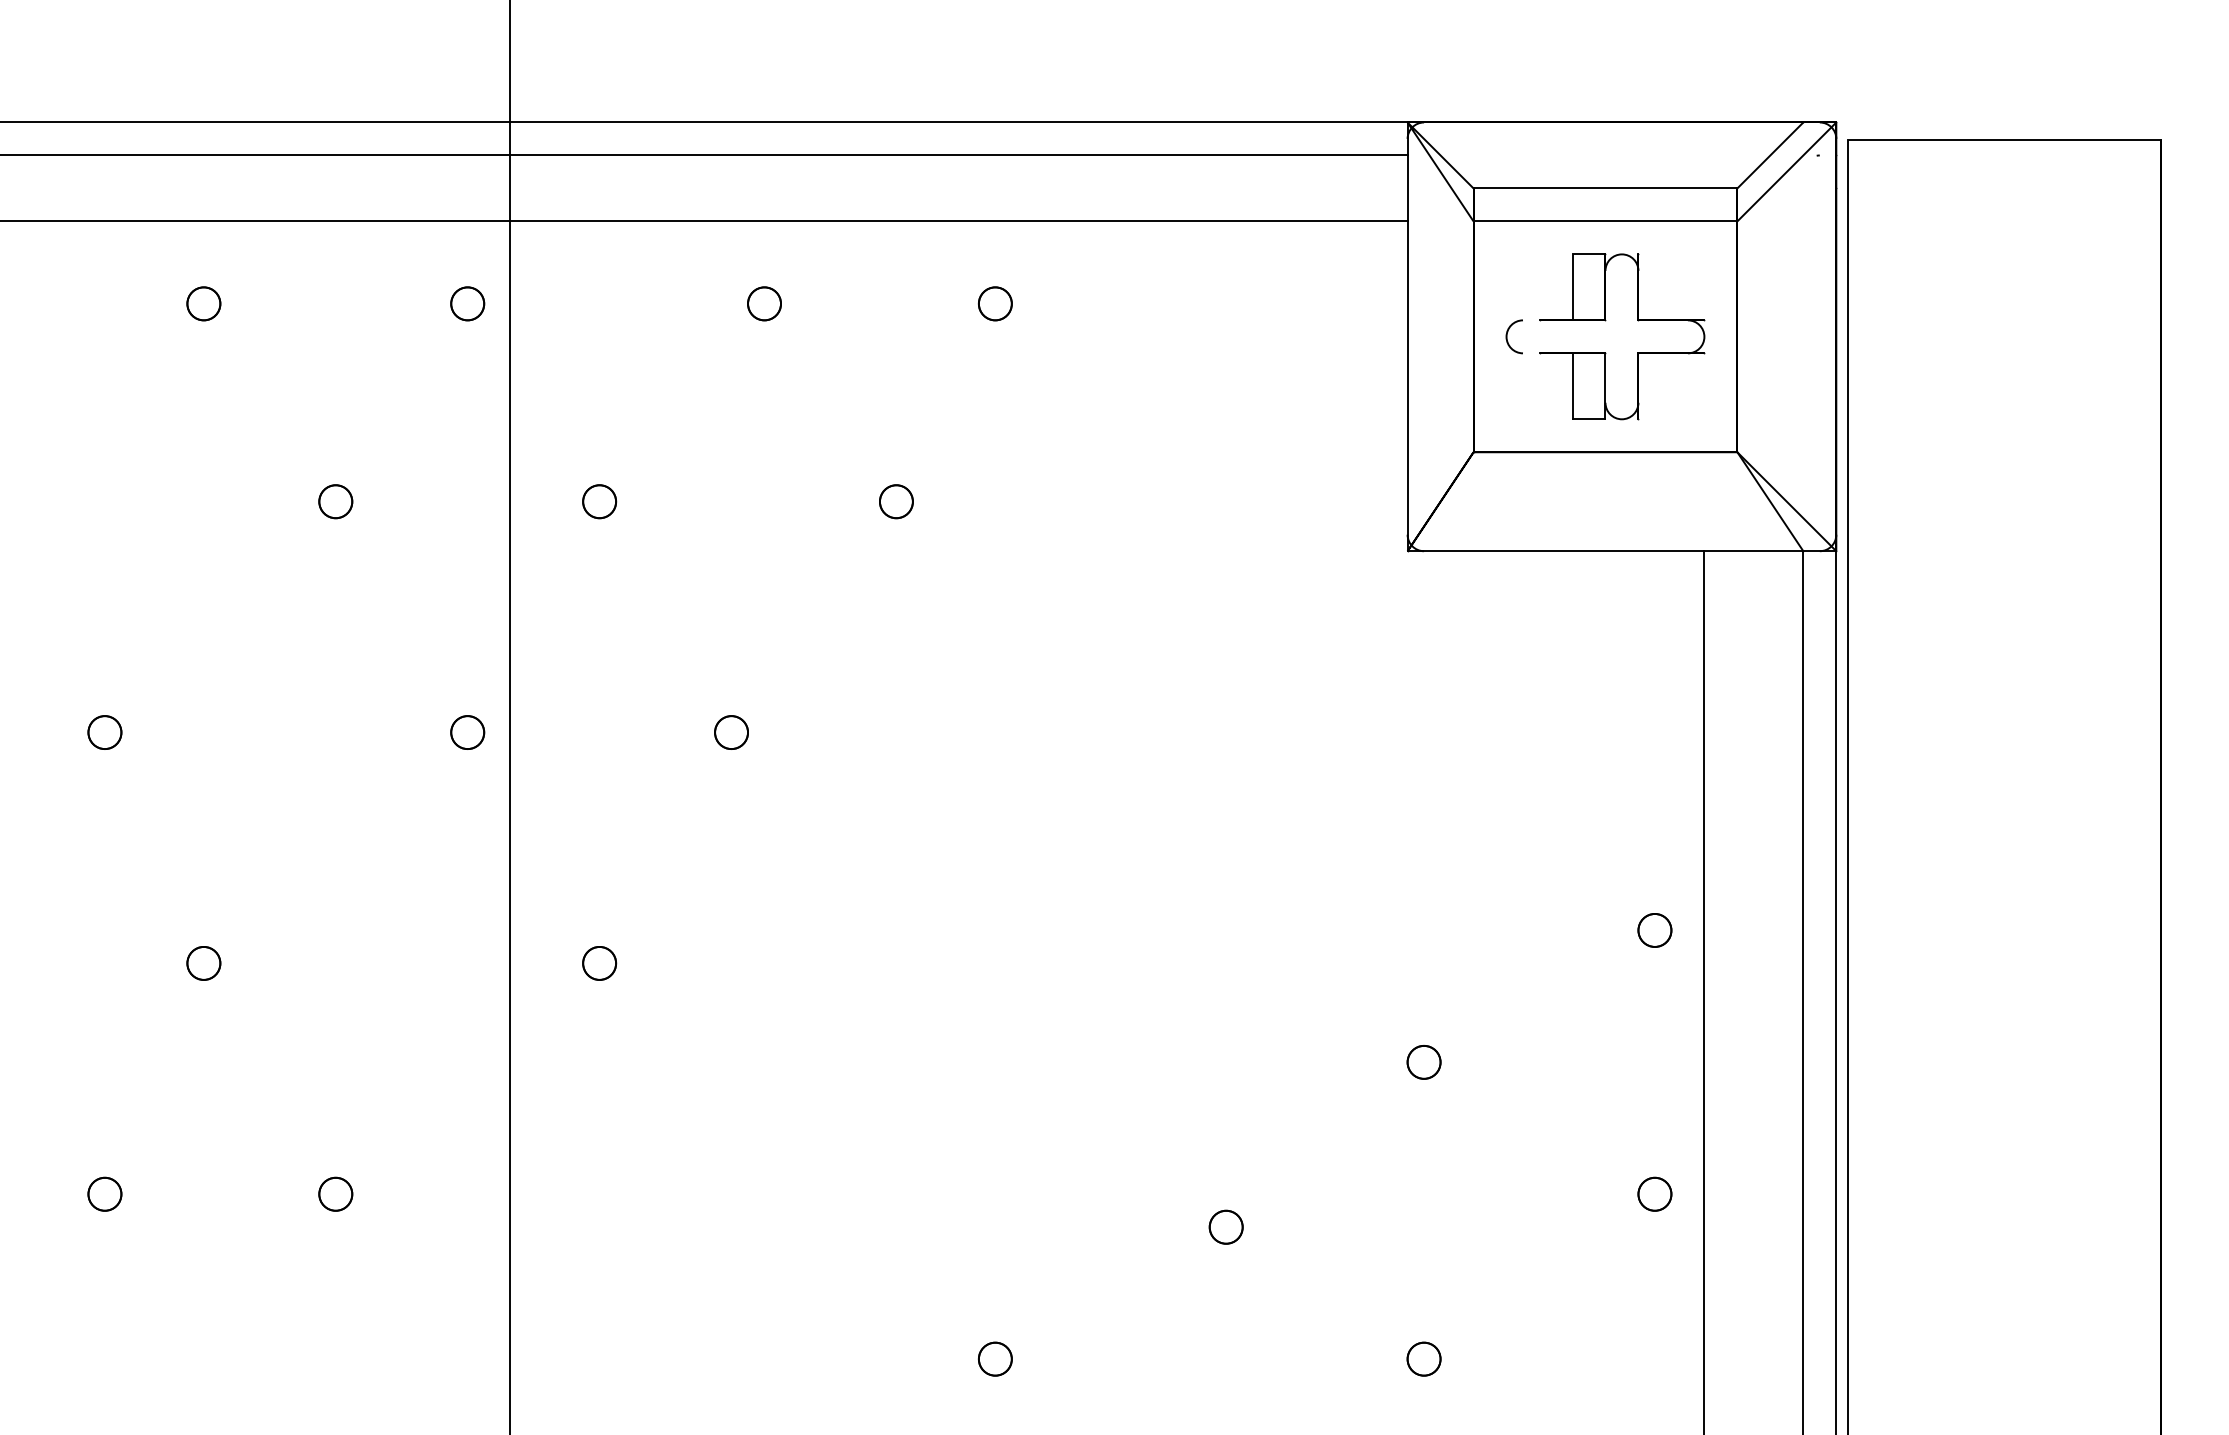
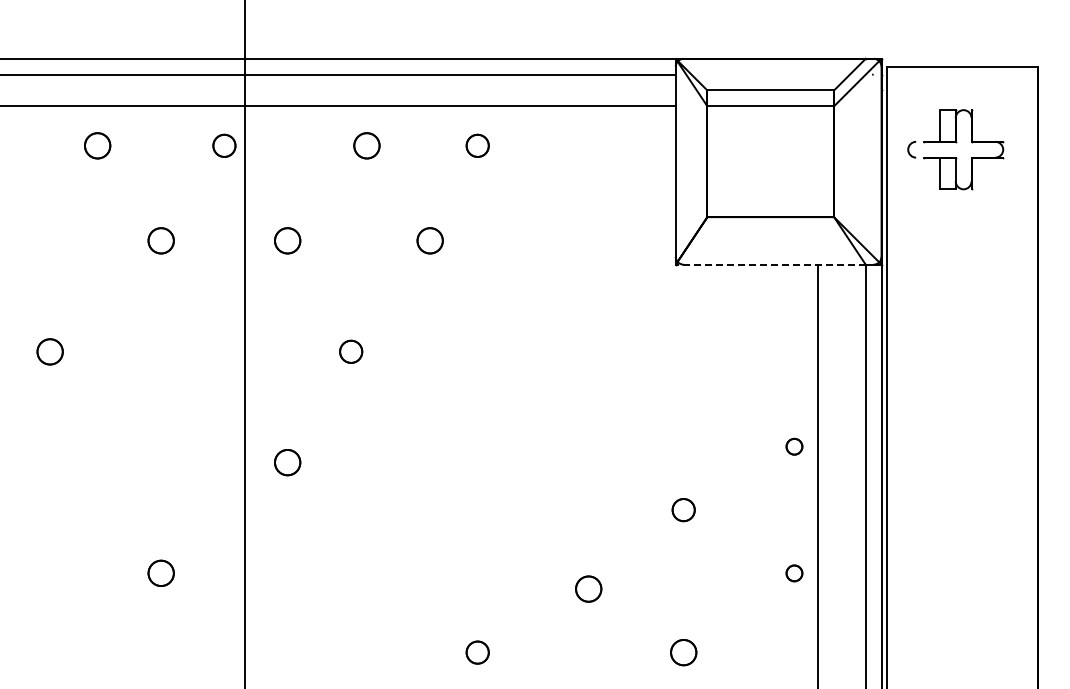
part: (203, 303) -> (97, 145), size x1.6
part: (467, 303) -> (224, 145), size x1.4
part: (763, 303) -> (366, 145), size x1.6
part: (994, 303) -> (477, 145), size x1.4
part: (1607, 323) -> (956, 143), moved
part: (334, 500) -> (160, 240), size x1.6
part: (599, 500) -> (287, 240), size x1.6
part: (896, 500) -> (430, 240), size x1.6
line: (1604, 550) -> (770, 264), solid -> dashed
part: (105, 732) -> (50, 351), size x1.6
part: (467, 732) -> (224, 351), removed
part: (730, 732) -> (350, 351), size x1.4
part: (203, 963) -> (97, 462), removed
part: (599, 963) -> (287, 462), size x1.6
part: (1423, 1061) -> (683, 509), size x1.4
part: (105, 1194) -> (50, 573), removed
part: (334, 1194) -> (160, 573), size x1.6
part: (1225, 1227) -> (588, 589), size x1.6
part: (994, 1359) -> (477, 652), size x1.4
part: (1423, 1359) -> (683, 652), size x1.6

